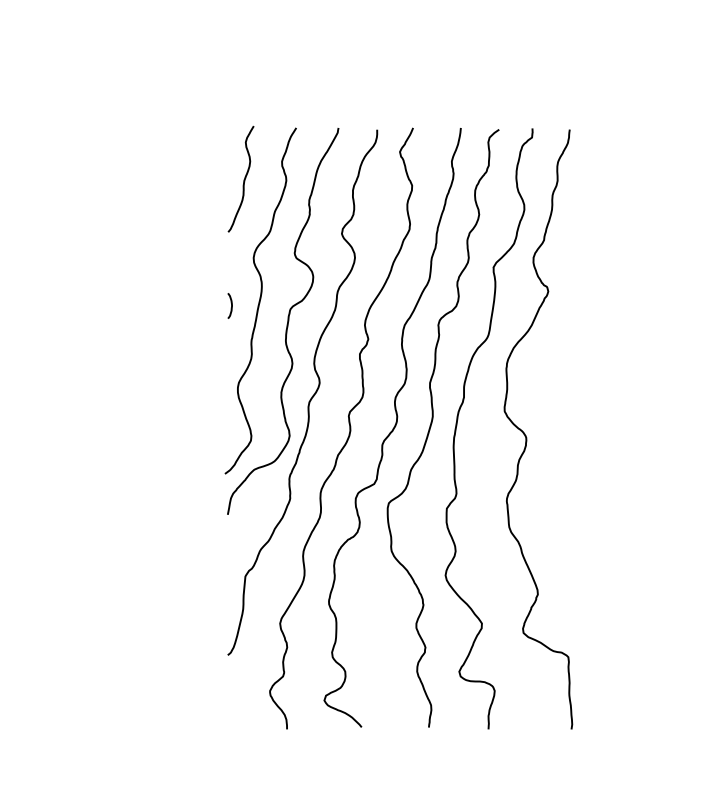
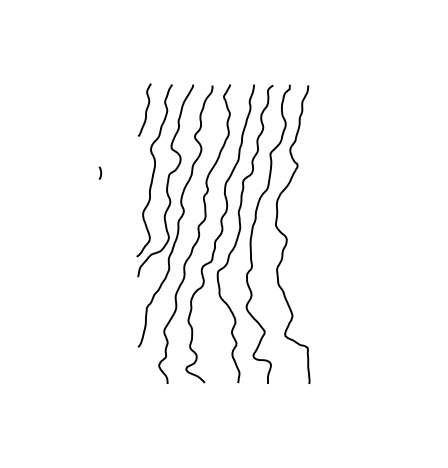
curve: (230, 304) -> (100, 172), moved

